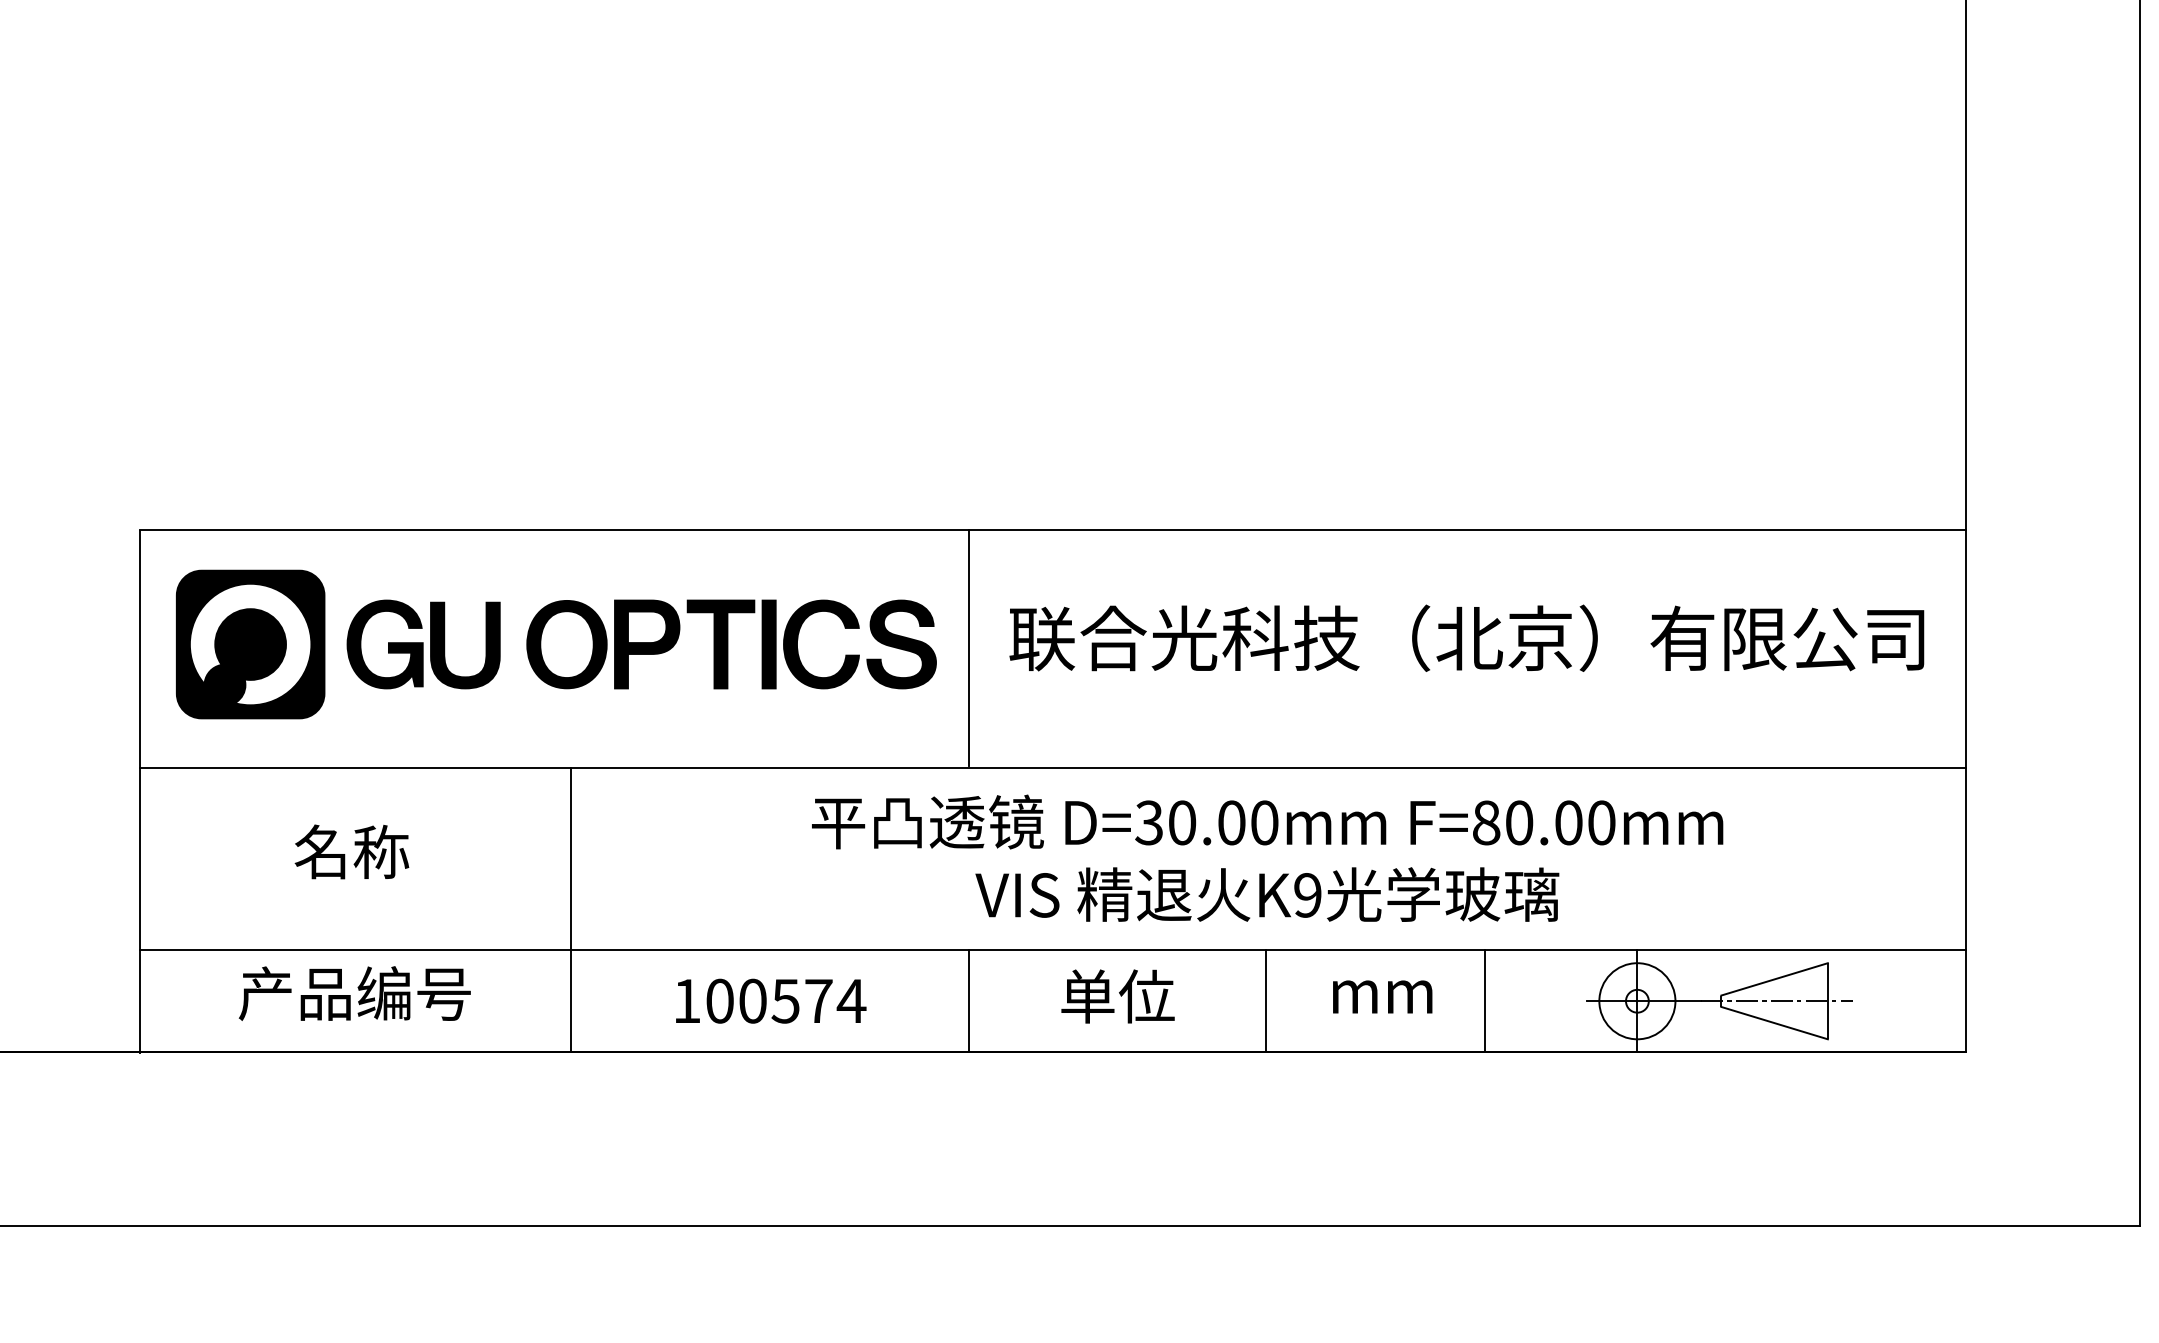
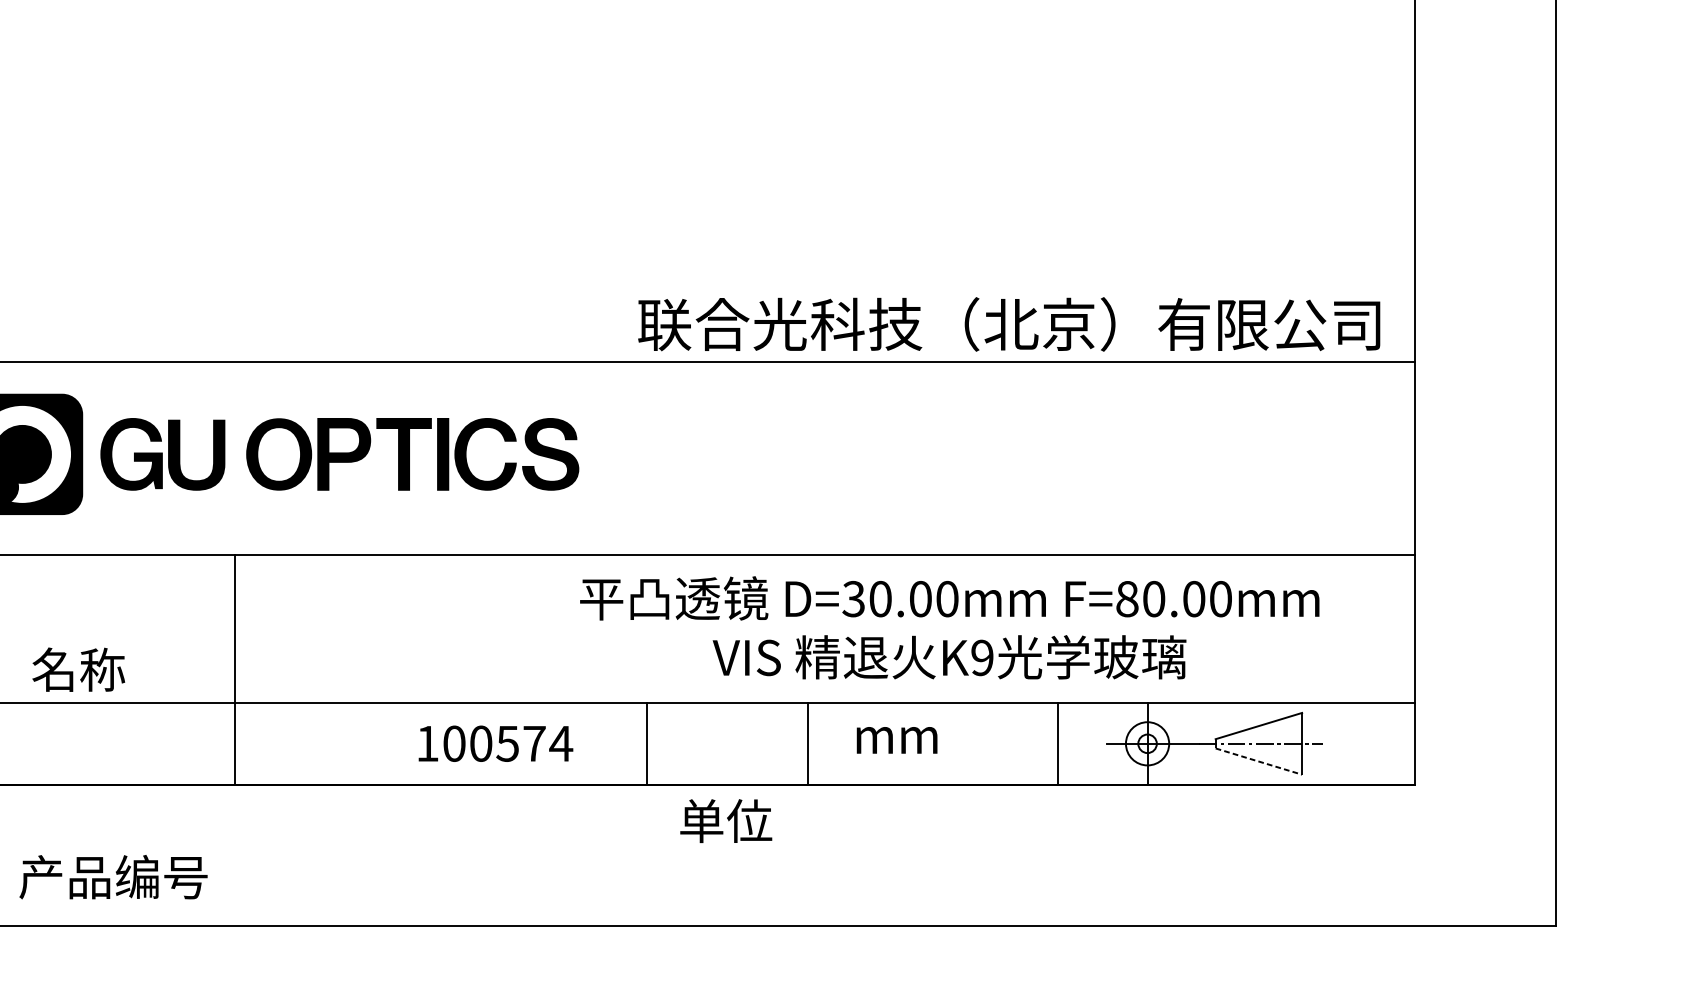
text: (1466, 637) -> (1008, 323), moved
line: (968, 648) -> (604, 457), removed
text: (351, 851) -> (78, 669), moved
text: (1267, 857) -> (949, 627), moved
line: (570, 909) -> (234, 669), moved
text: (354, 993) -> (113, 877), moved
text: (1117, 996) -> (725, 821), moved
text: (1382, 996) -> (896, 739), moved
text: (771, 1000) -> (496, 743), moved
line: (968, 1001) -> (647, 744), moved
line: (1266, 1001) -> (808, 744), moved
line: (1484, 1001) -> (1057, 744), moved
circle: (1637, 1001) -> (1147, 744), size x0.7
line: (1774, 1023) -> (1258, 761), solid -> dashed

